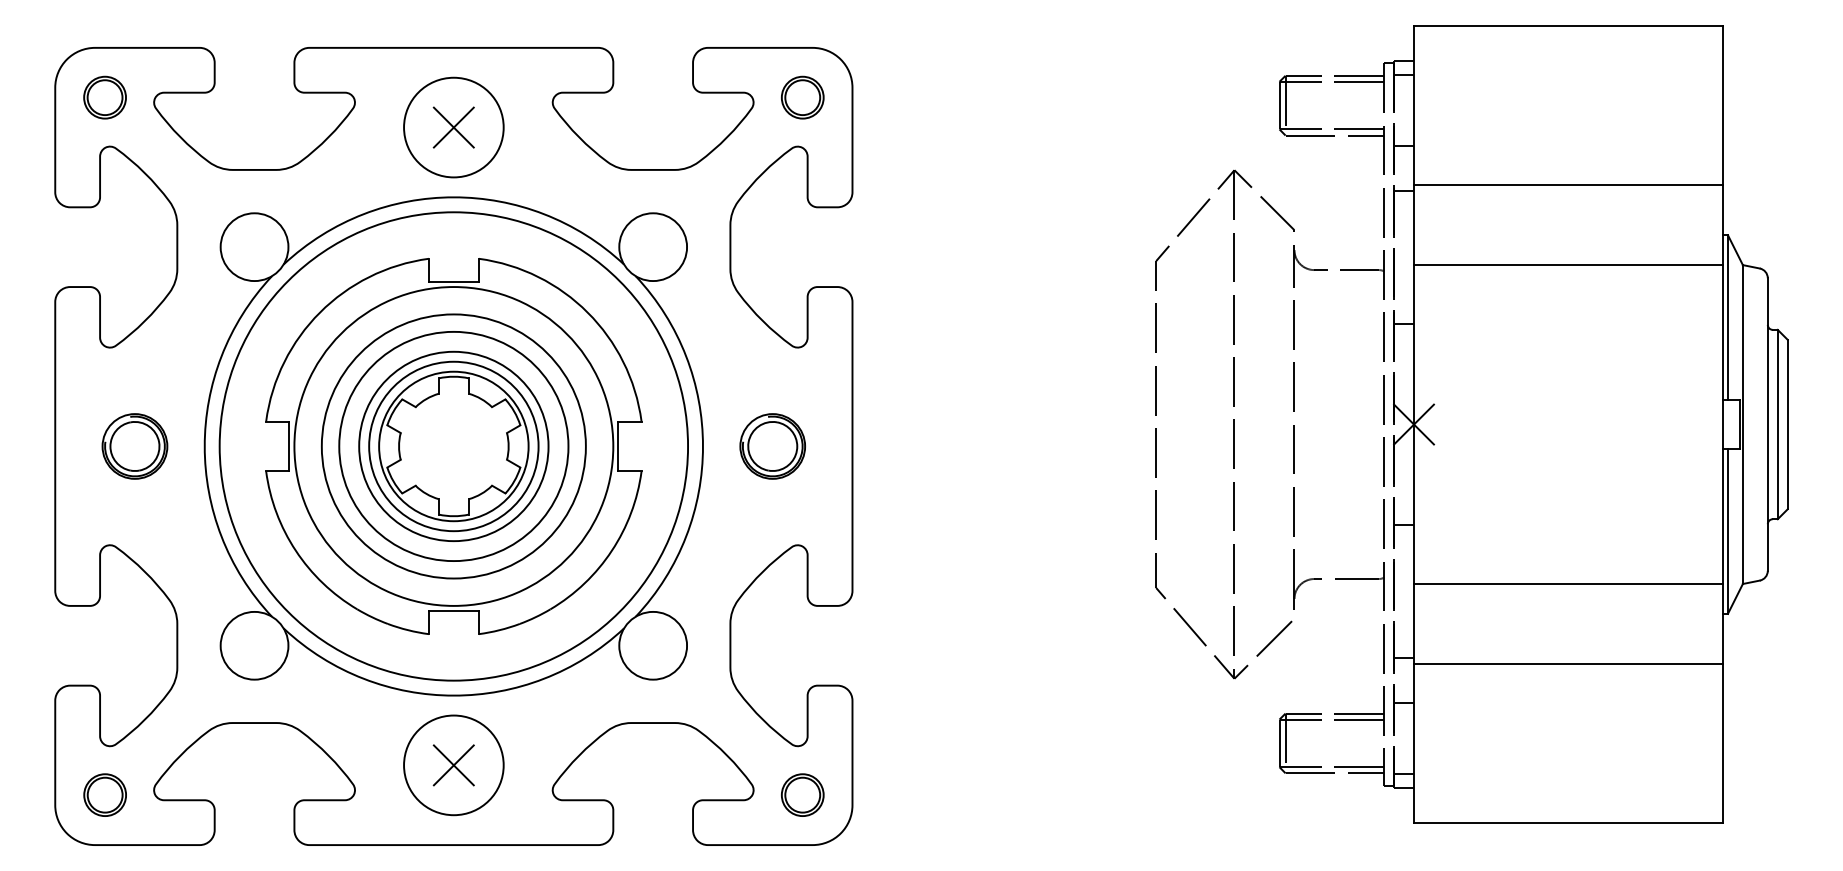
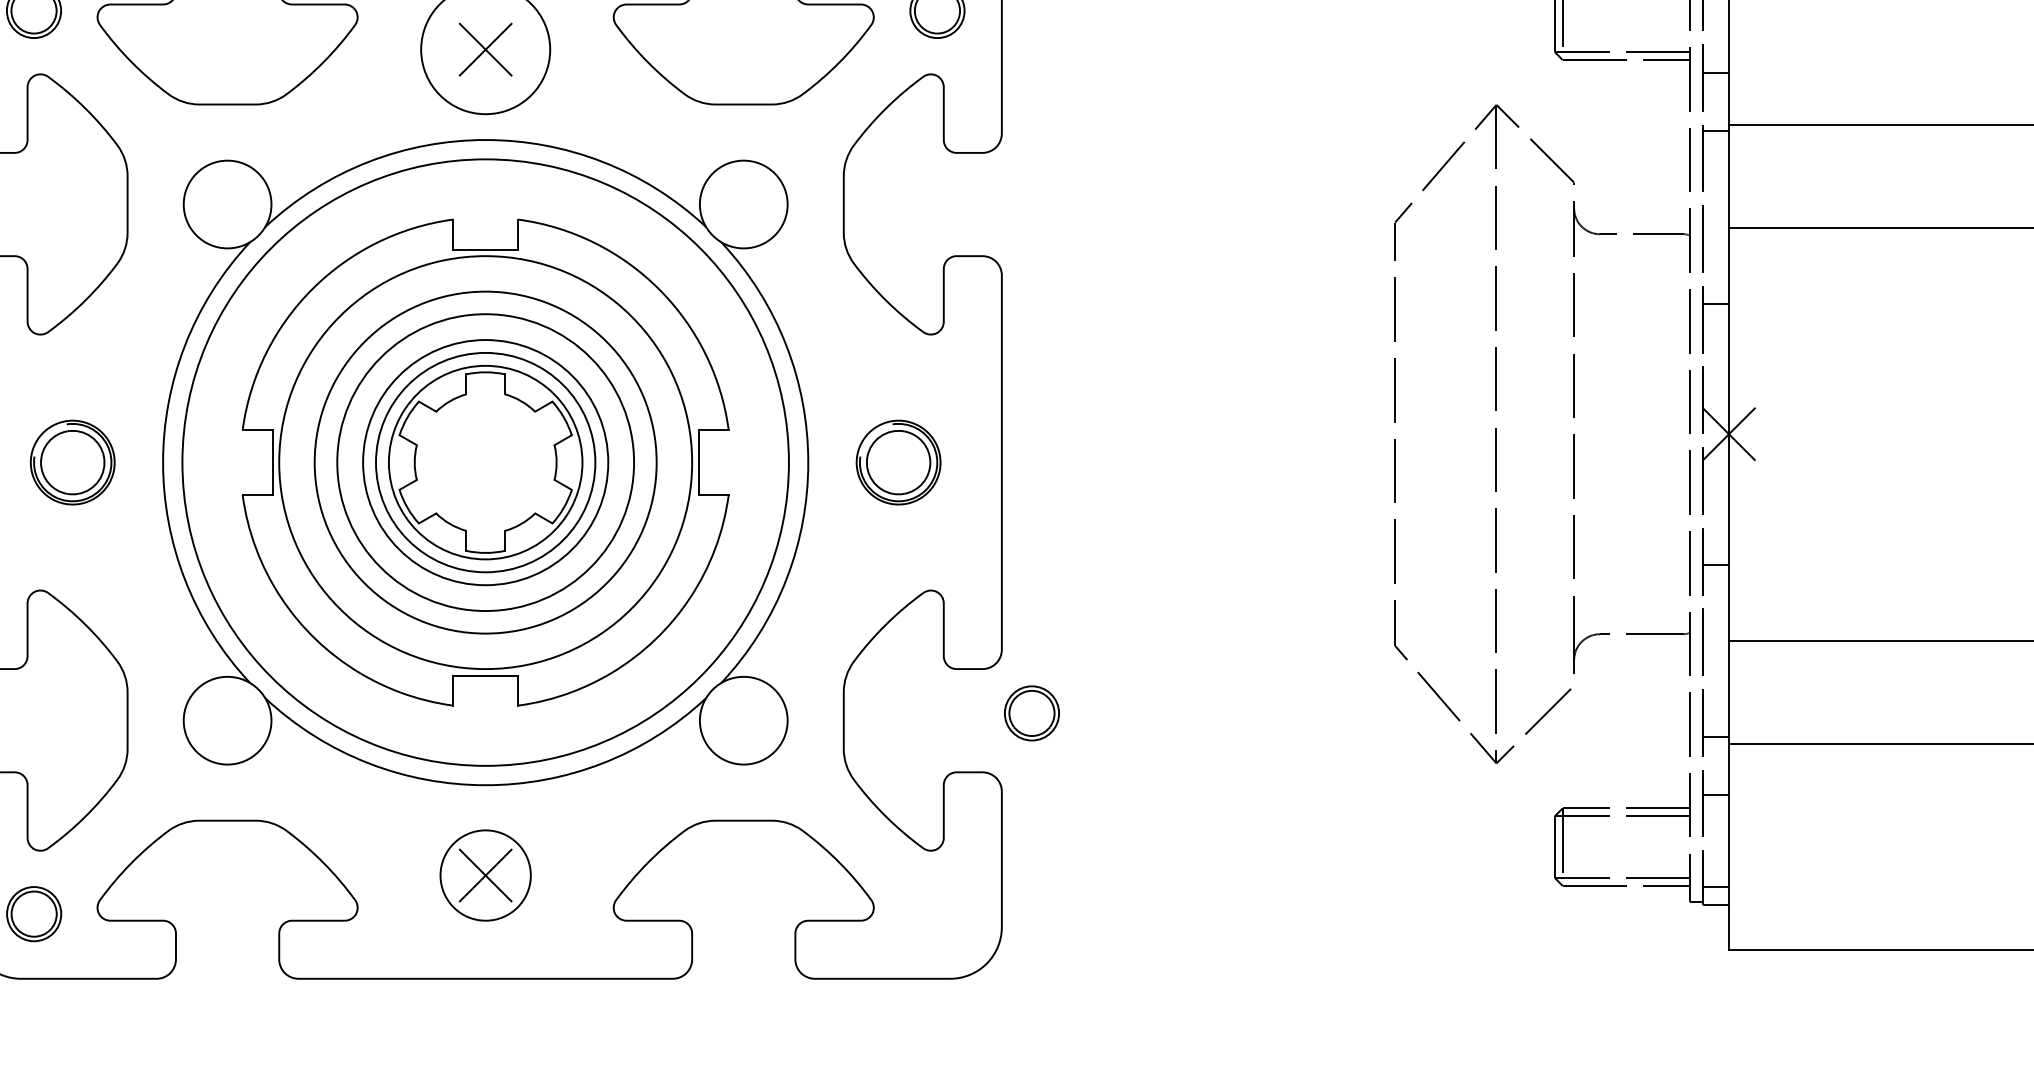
circle: (453, 765) -> (485, 875), size x0.7
part: (802, 794) -> (1031, 712), moved

